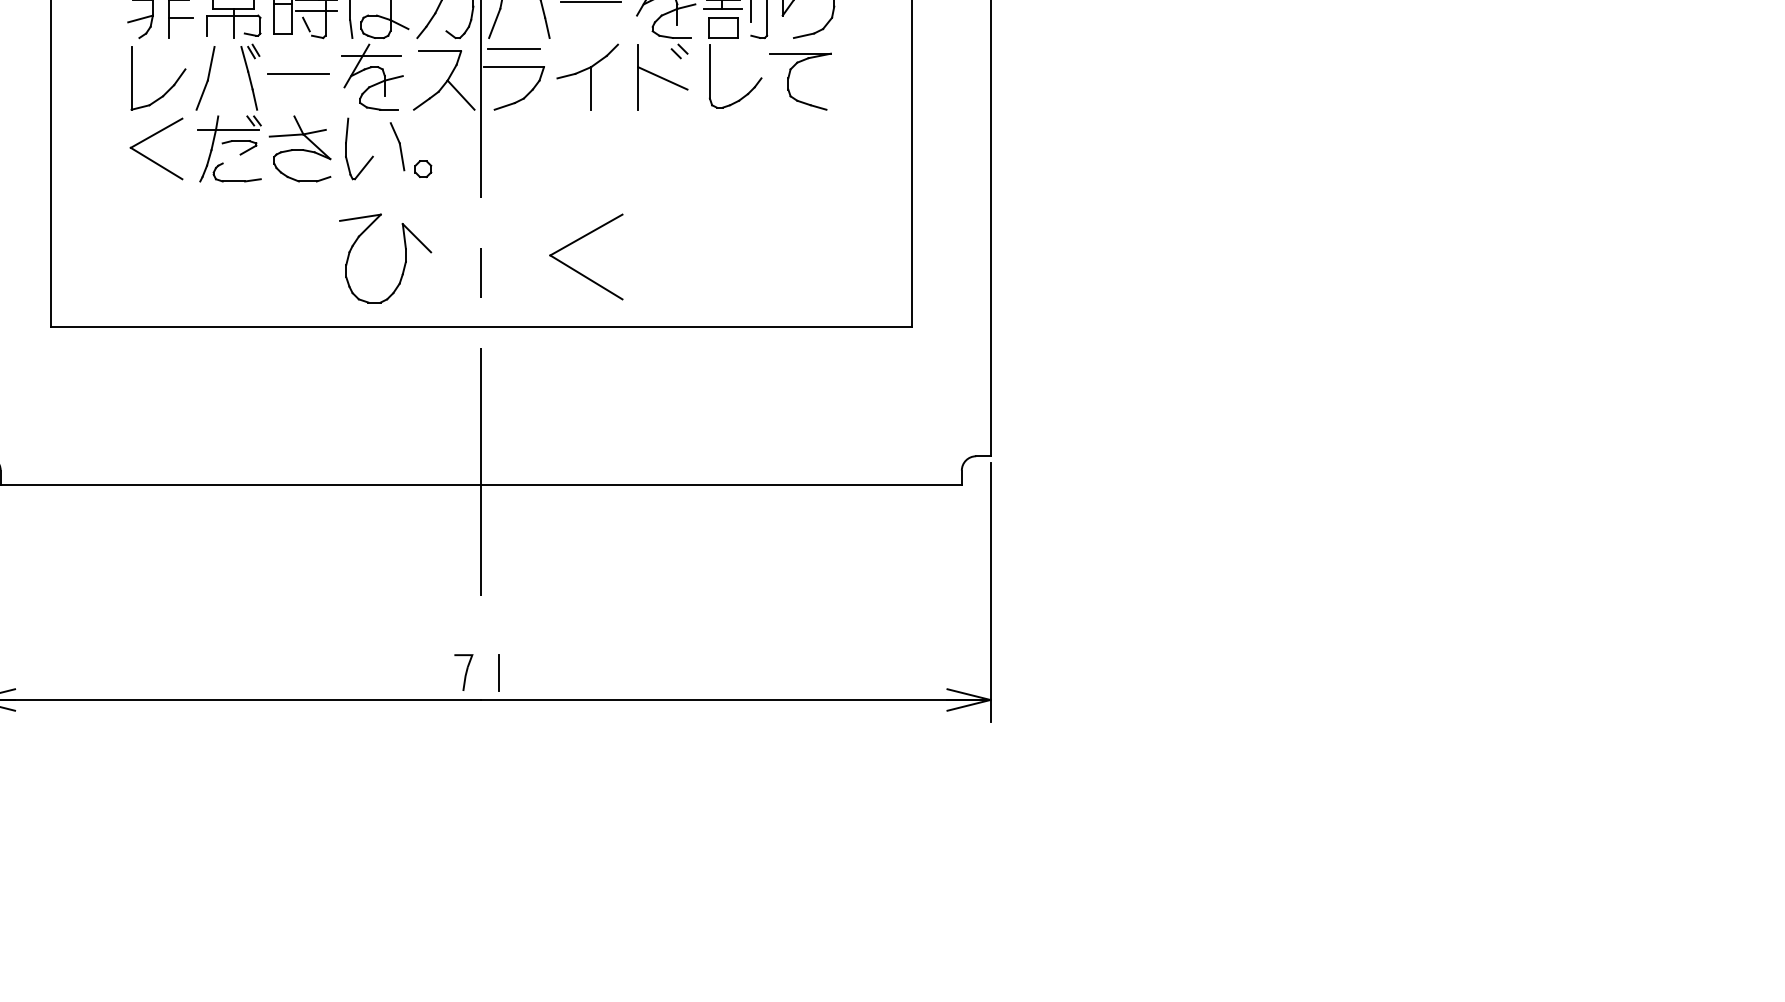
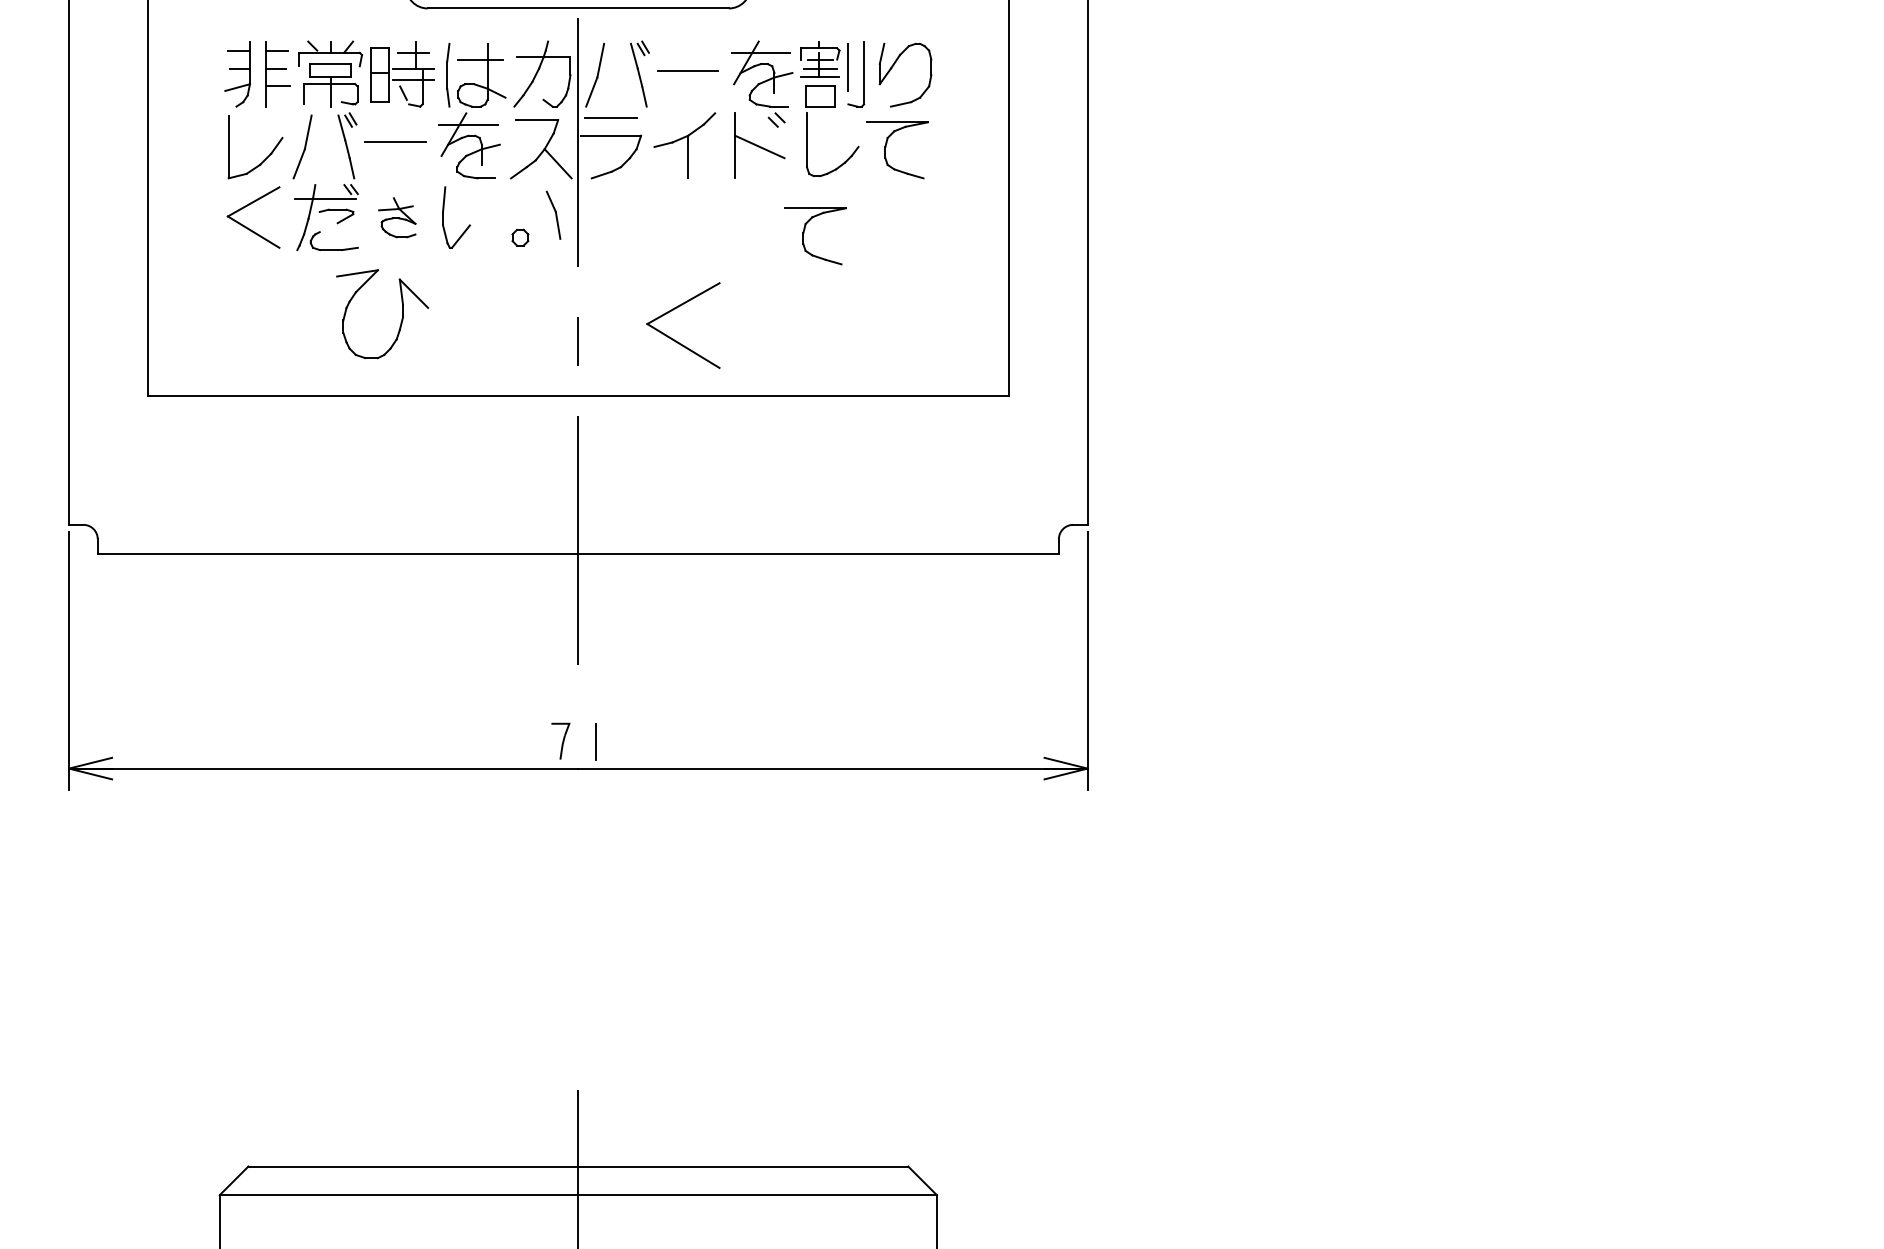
part: (397, 145) -> (553, 214), moved
part: (300, 148) -> (397, 217), size x0.6
part: (707, 164) -> (804, 233), added
part: (404, 262) -> (401, 318), moved

